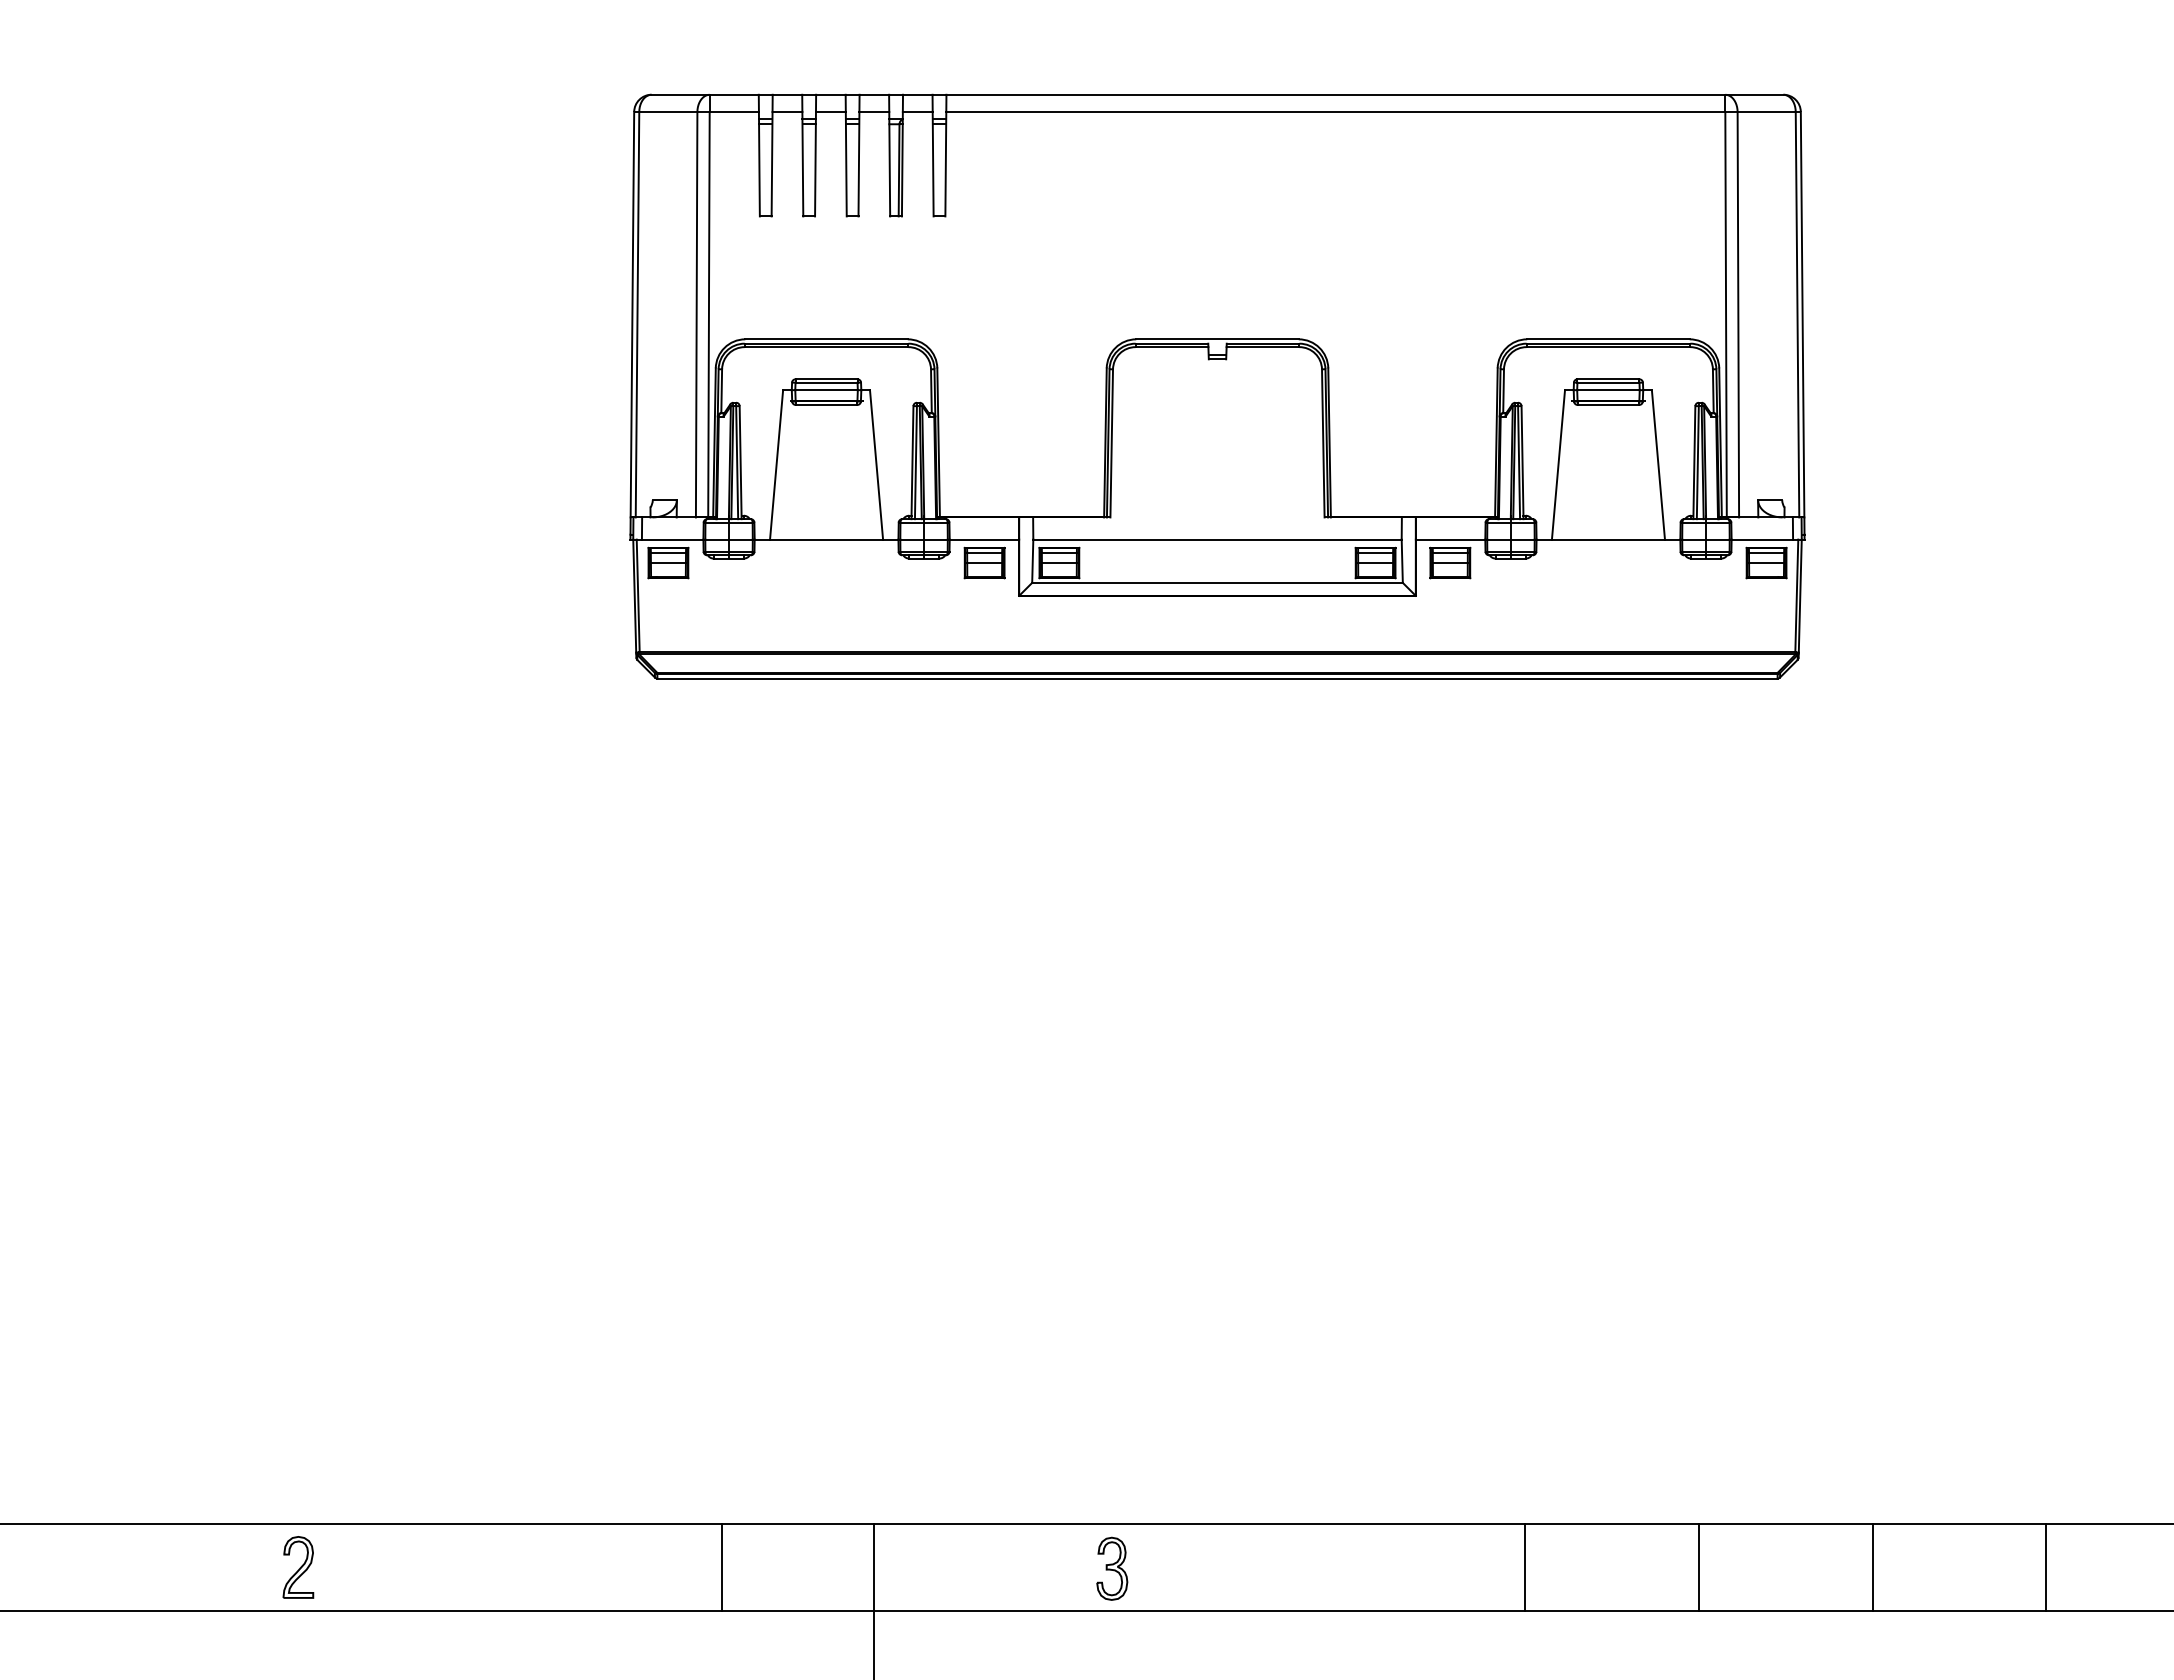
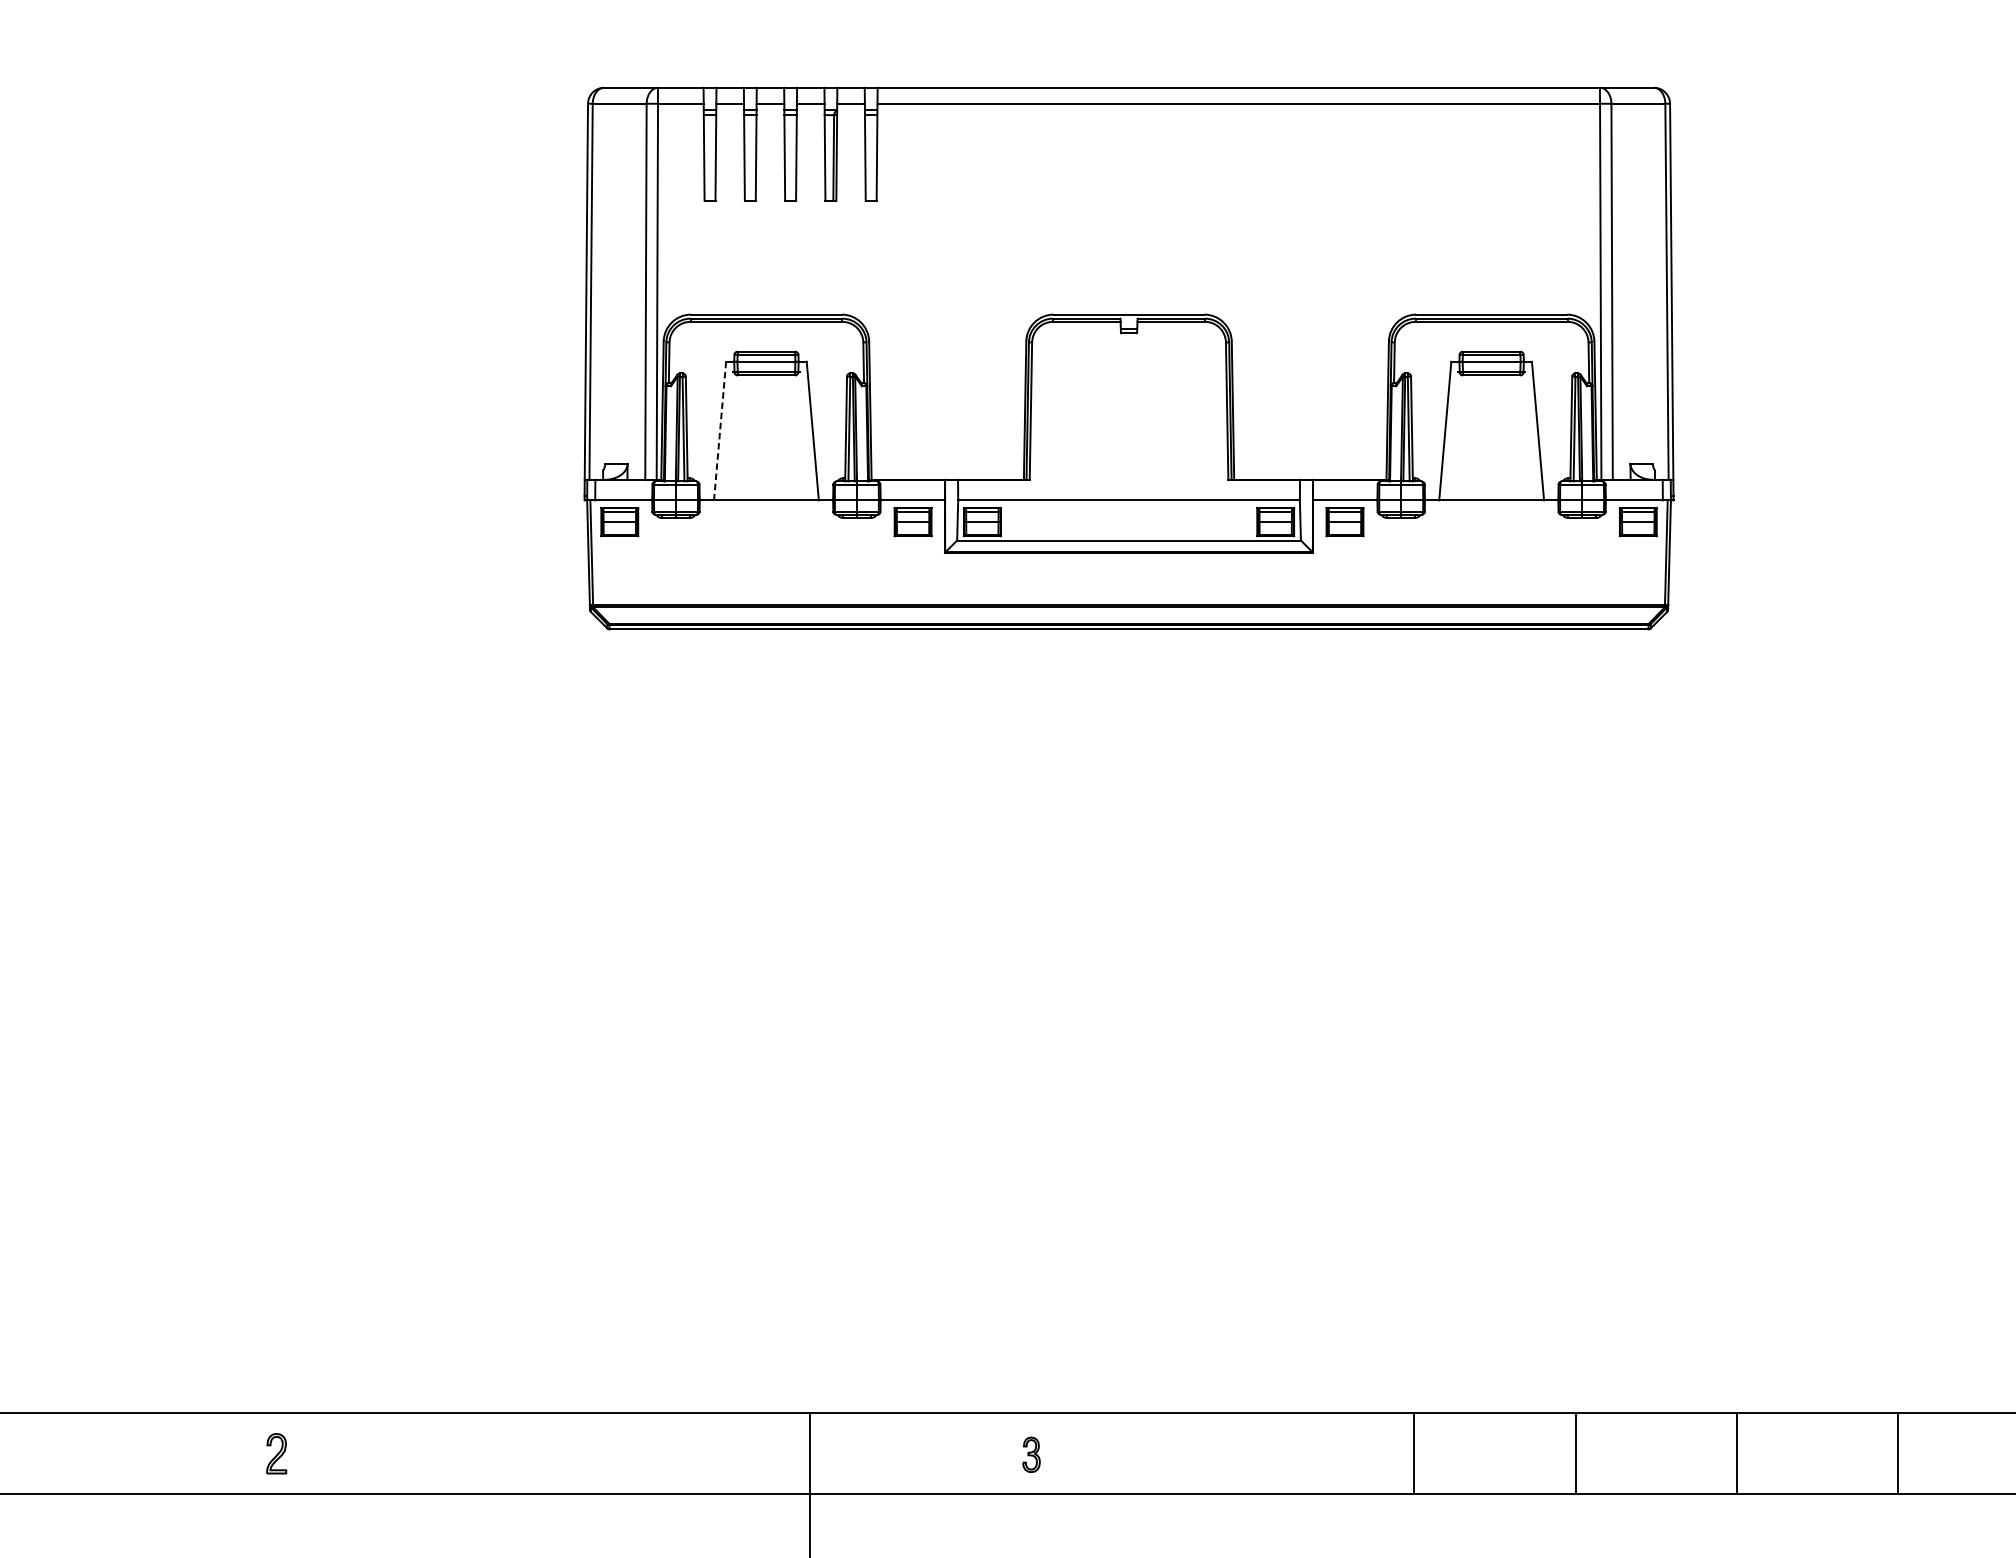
line: (776, 464) -> (720, 430), solid -> dashed
part: (298, 1567) -> (276, 1453), size x0.7
line: (721, 1567) -> (668, 1453), removed
part: (1112, 1568) -> (1031, 1454), size x0.6

